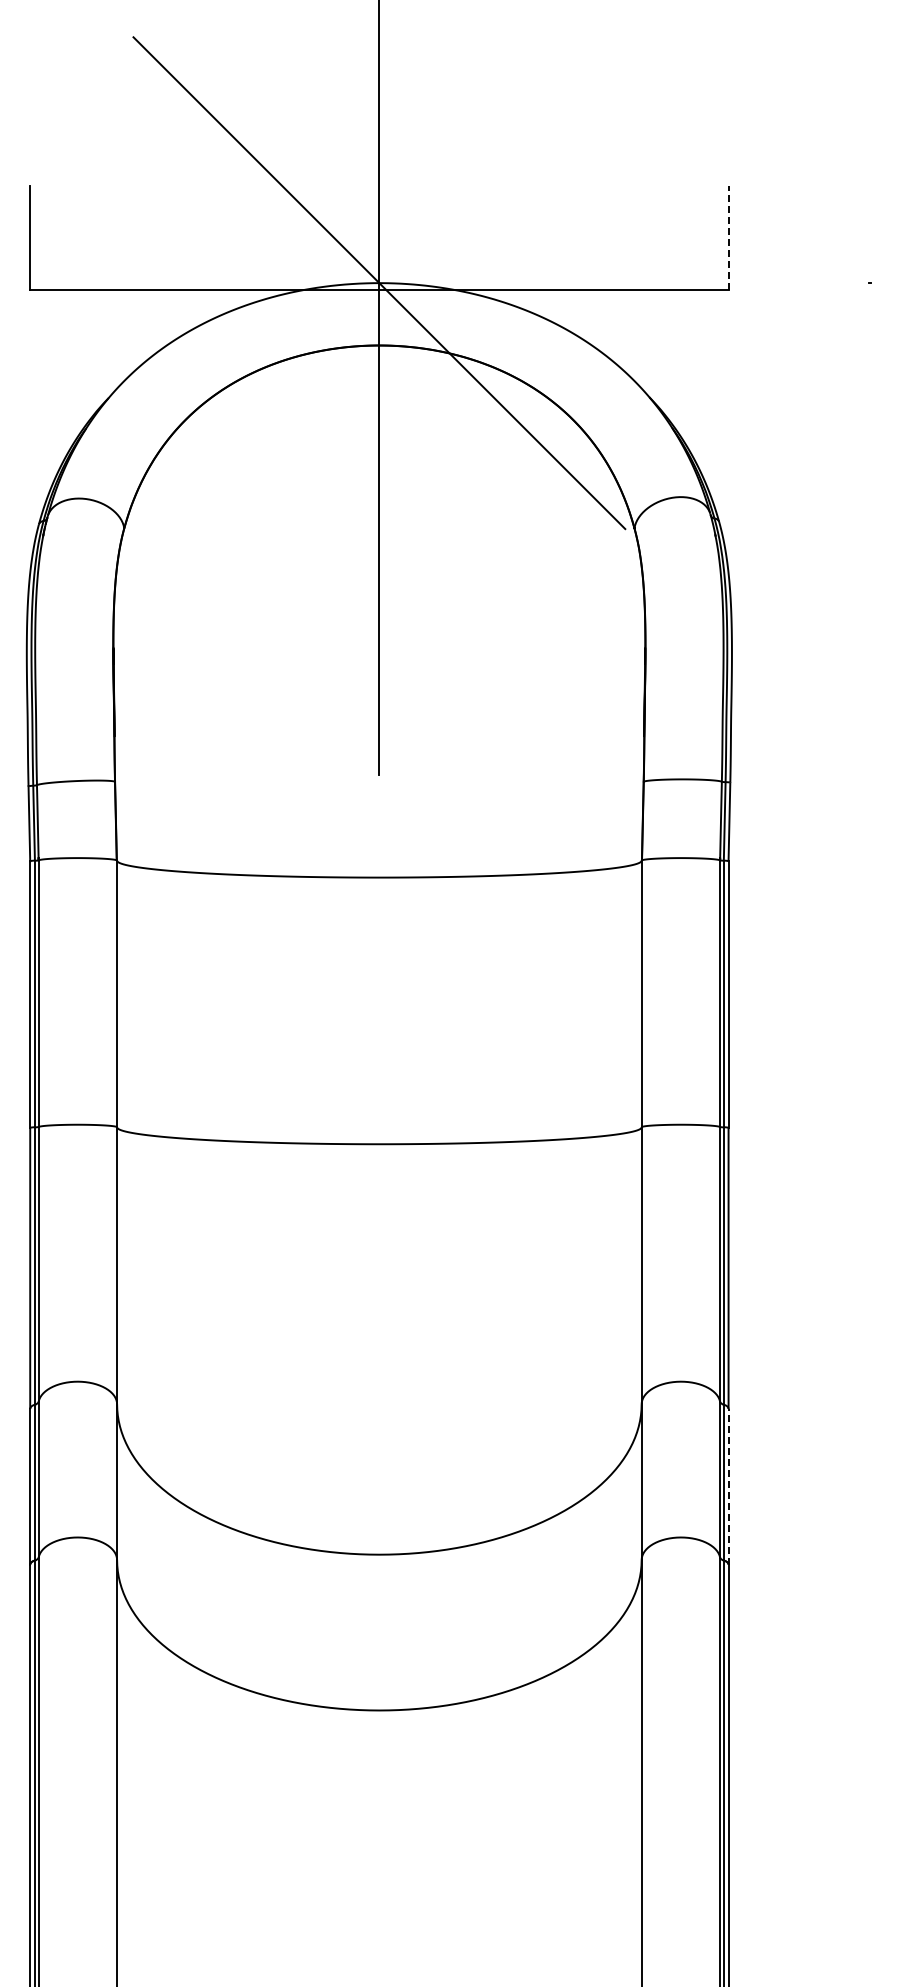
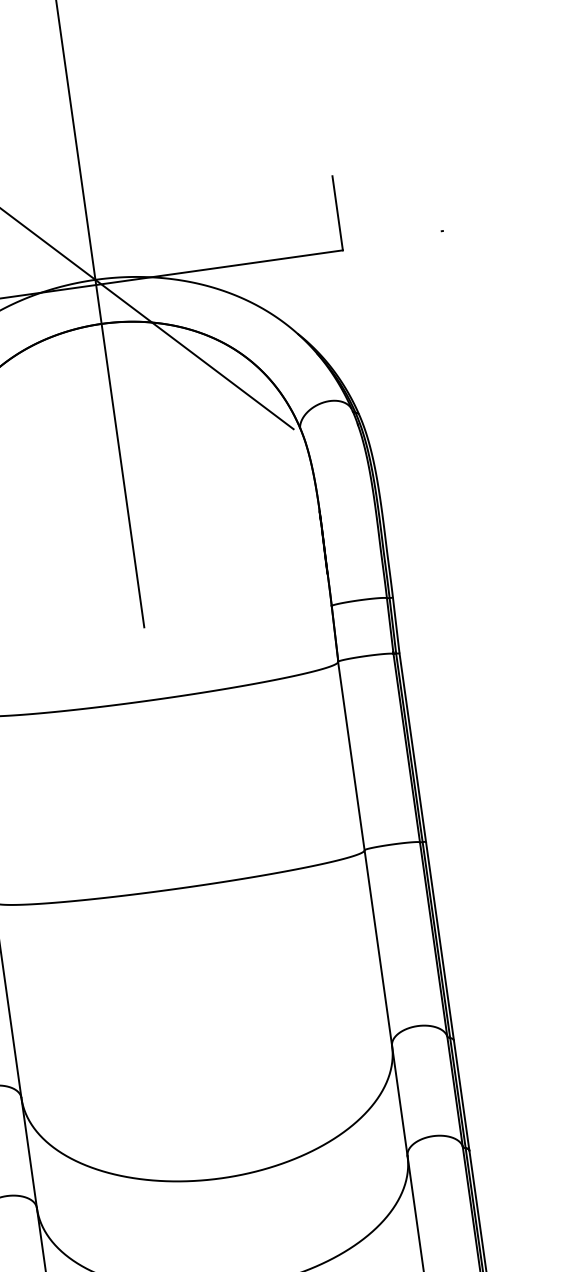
line: (728, 237) -> (337, 212), dashed -> solid
line: (728, 1486) -> (461, 1095), dashed -> solid

